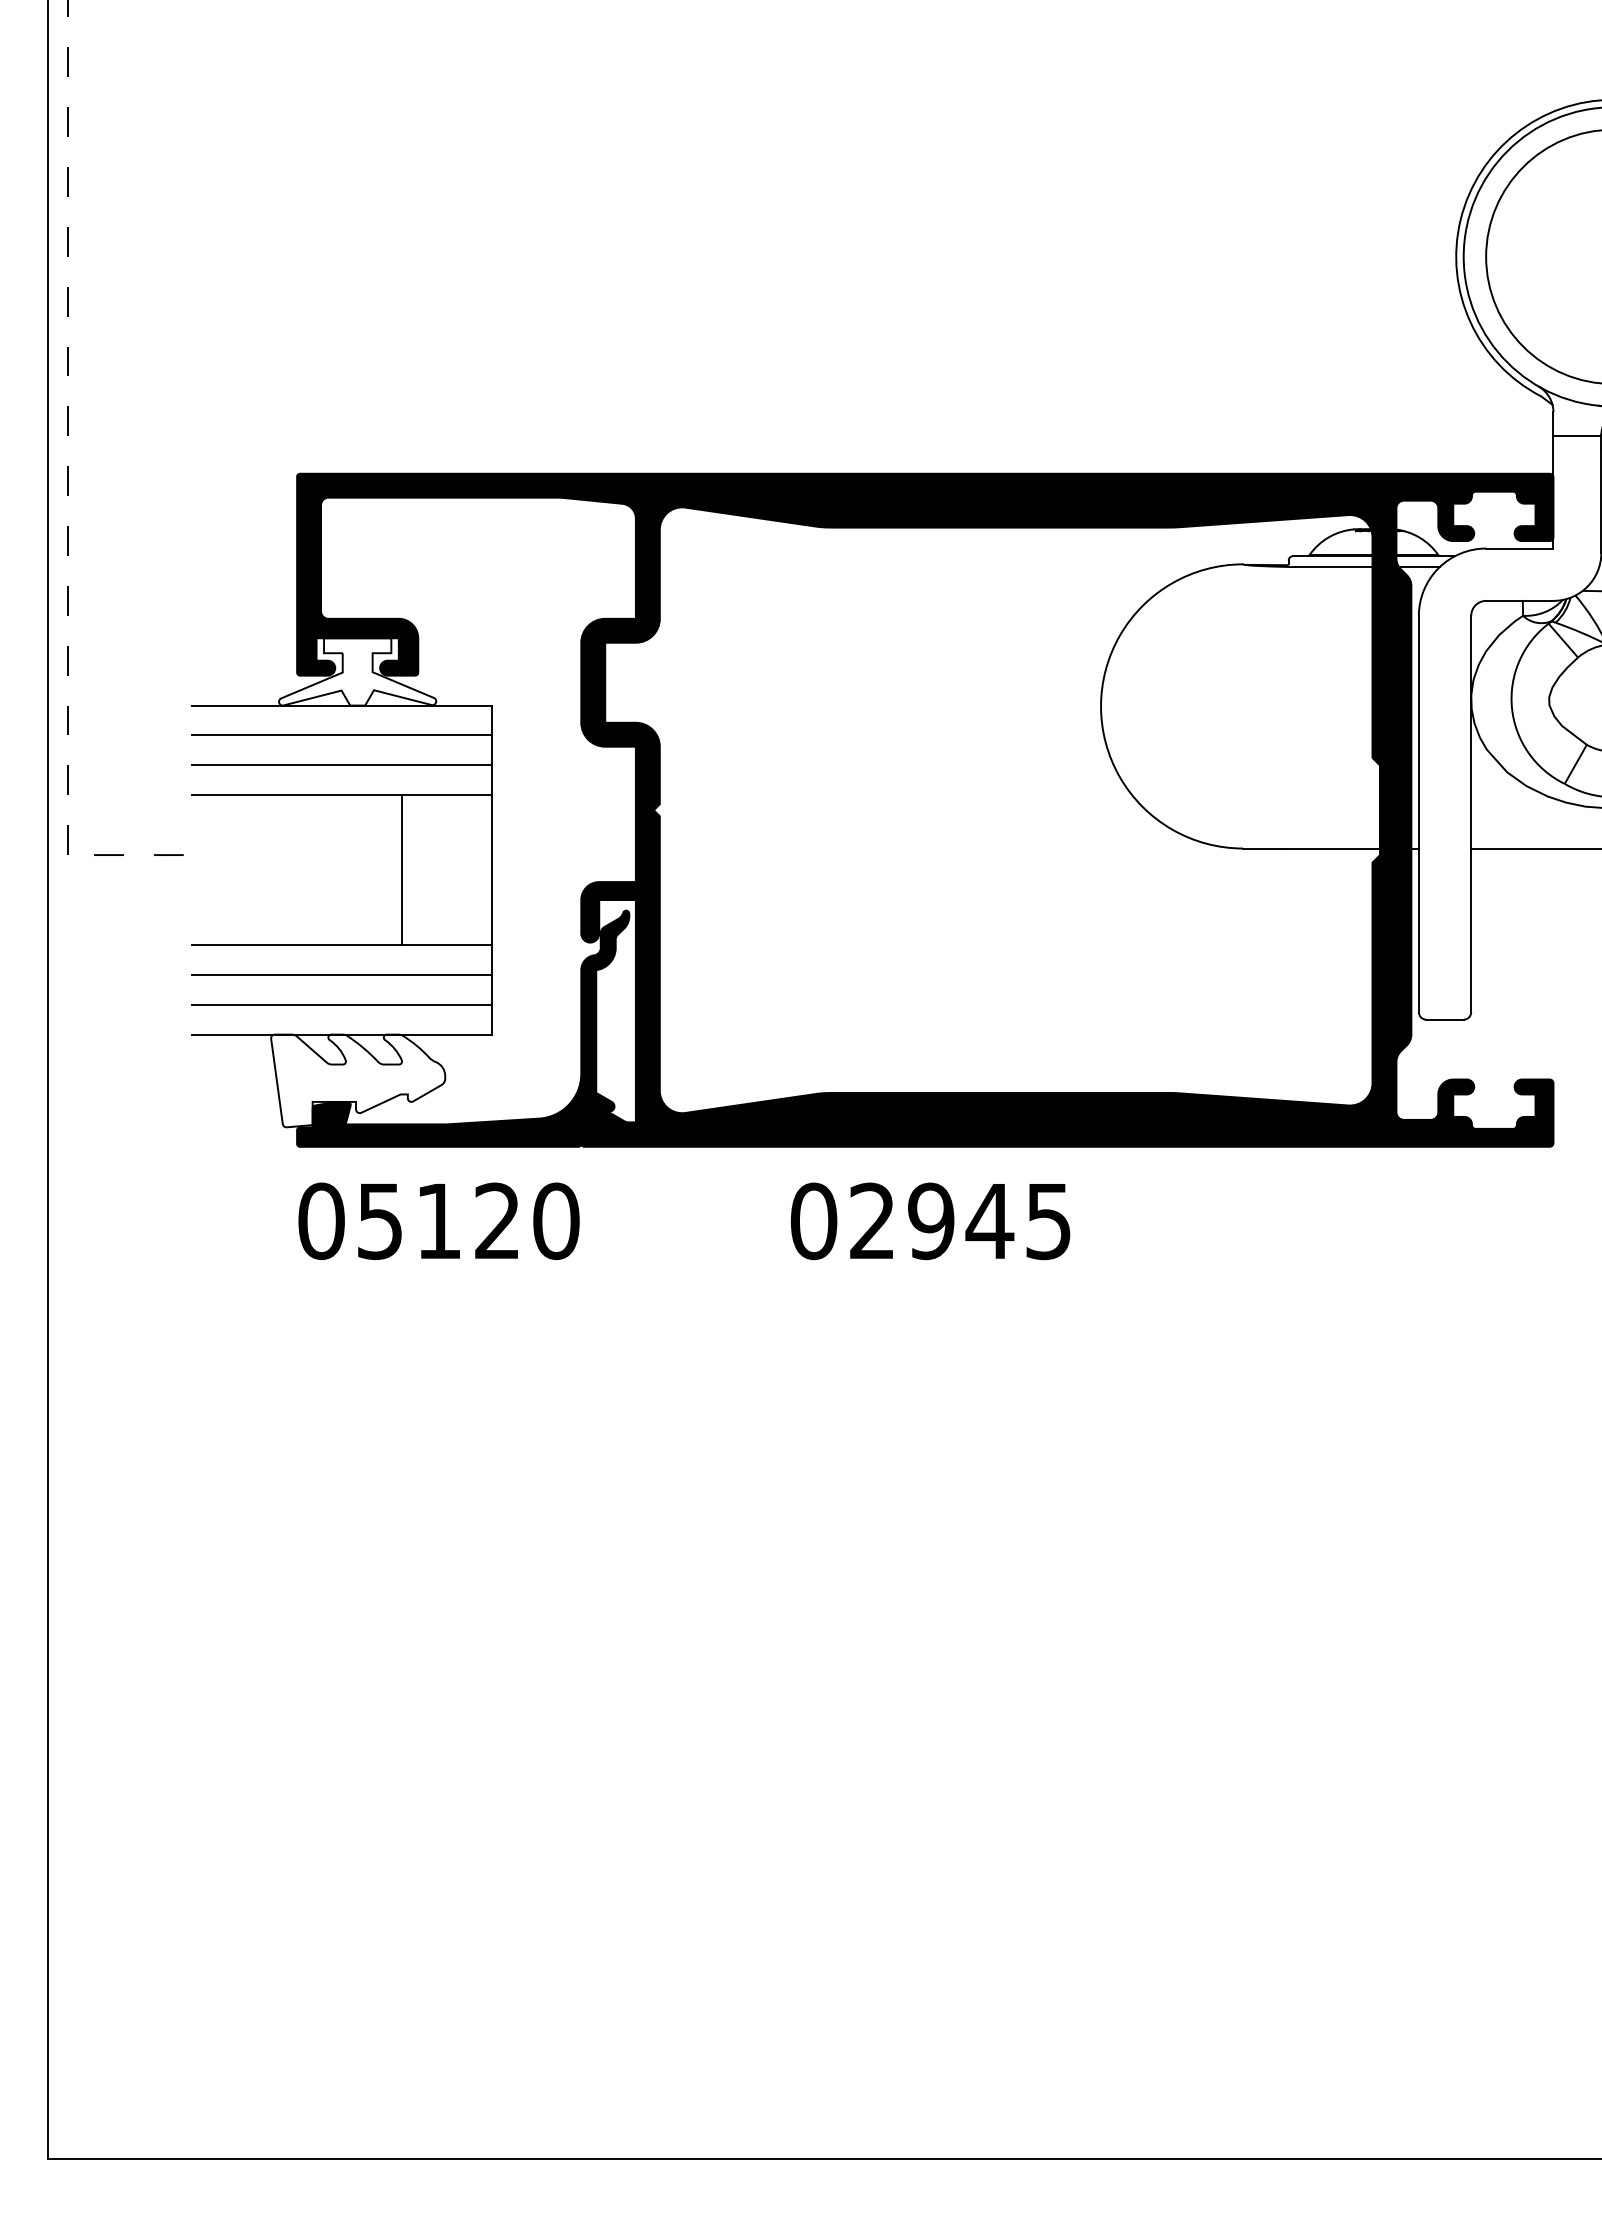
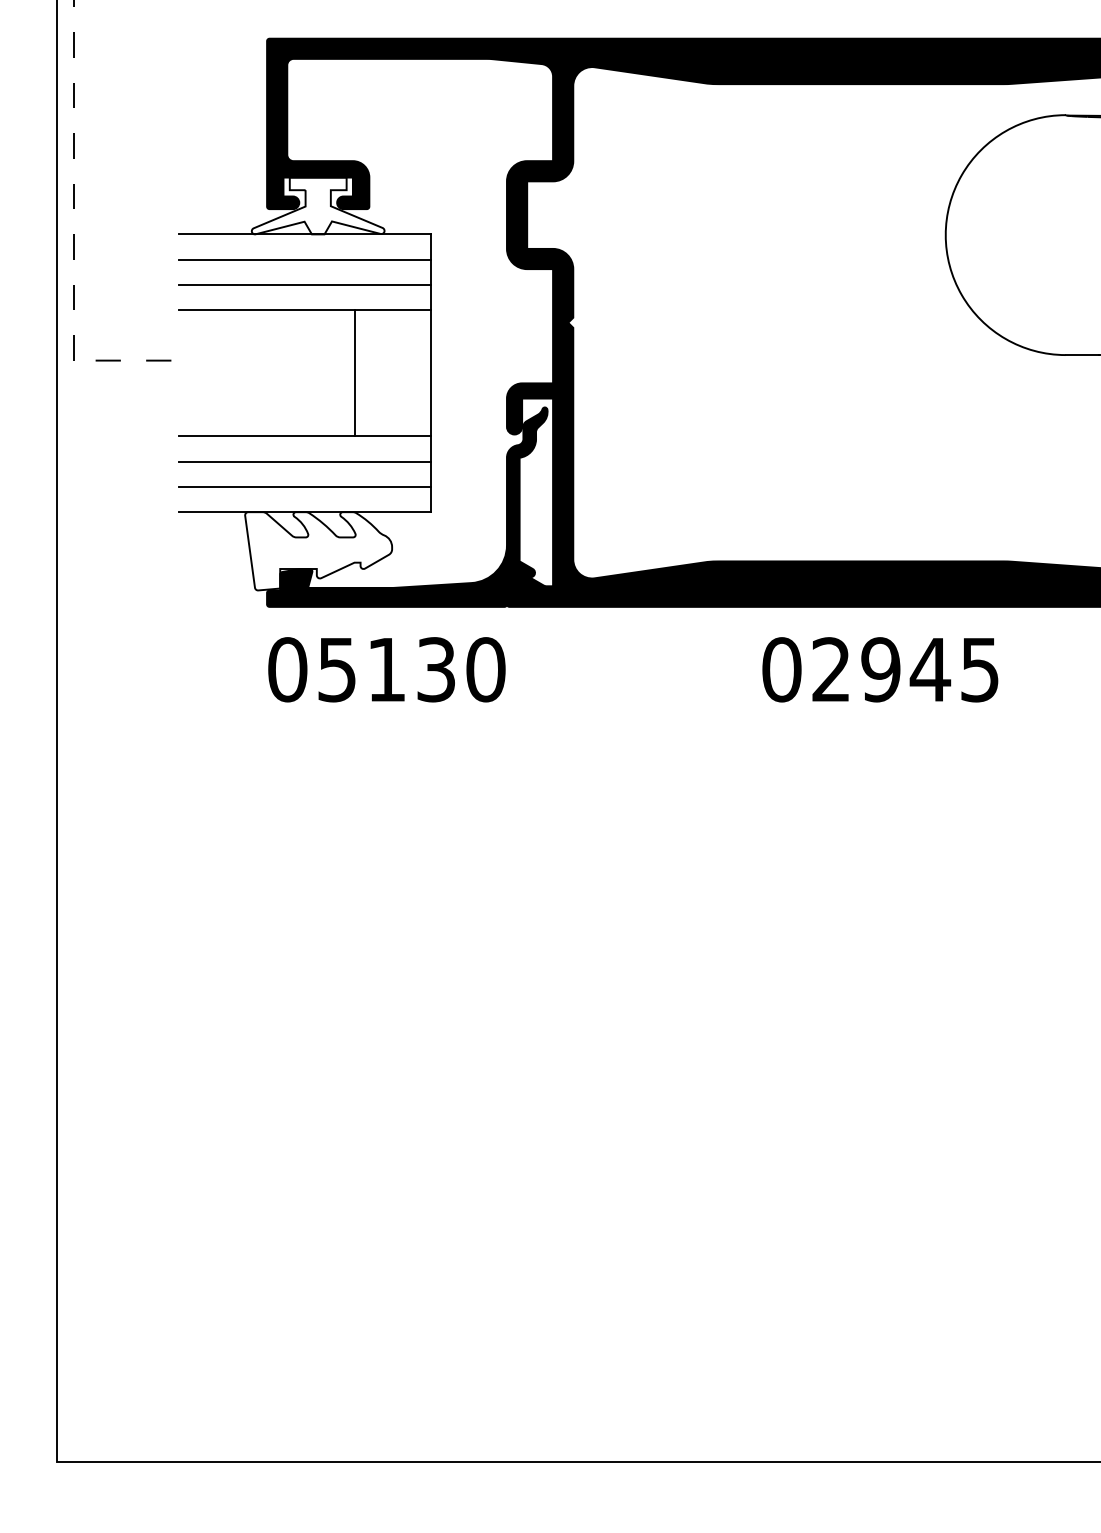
text: (497, 1221) -> (436, 669), 05120 -> 05130
text: (930, 1221) -> (880, 669), moved

